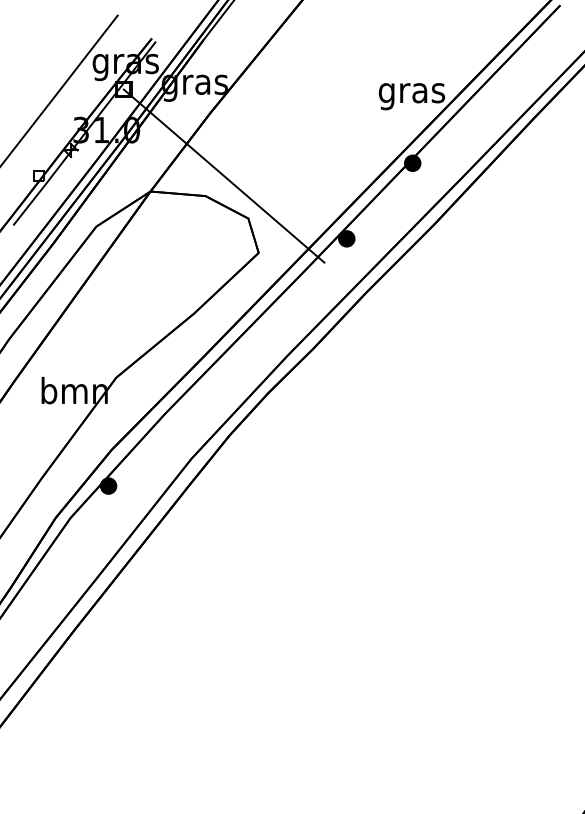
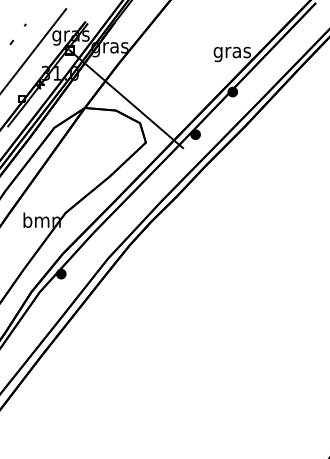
line: (25, 71) -> (14, 40), added

